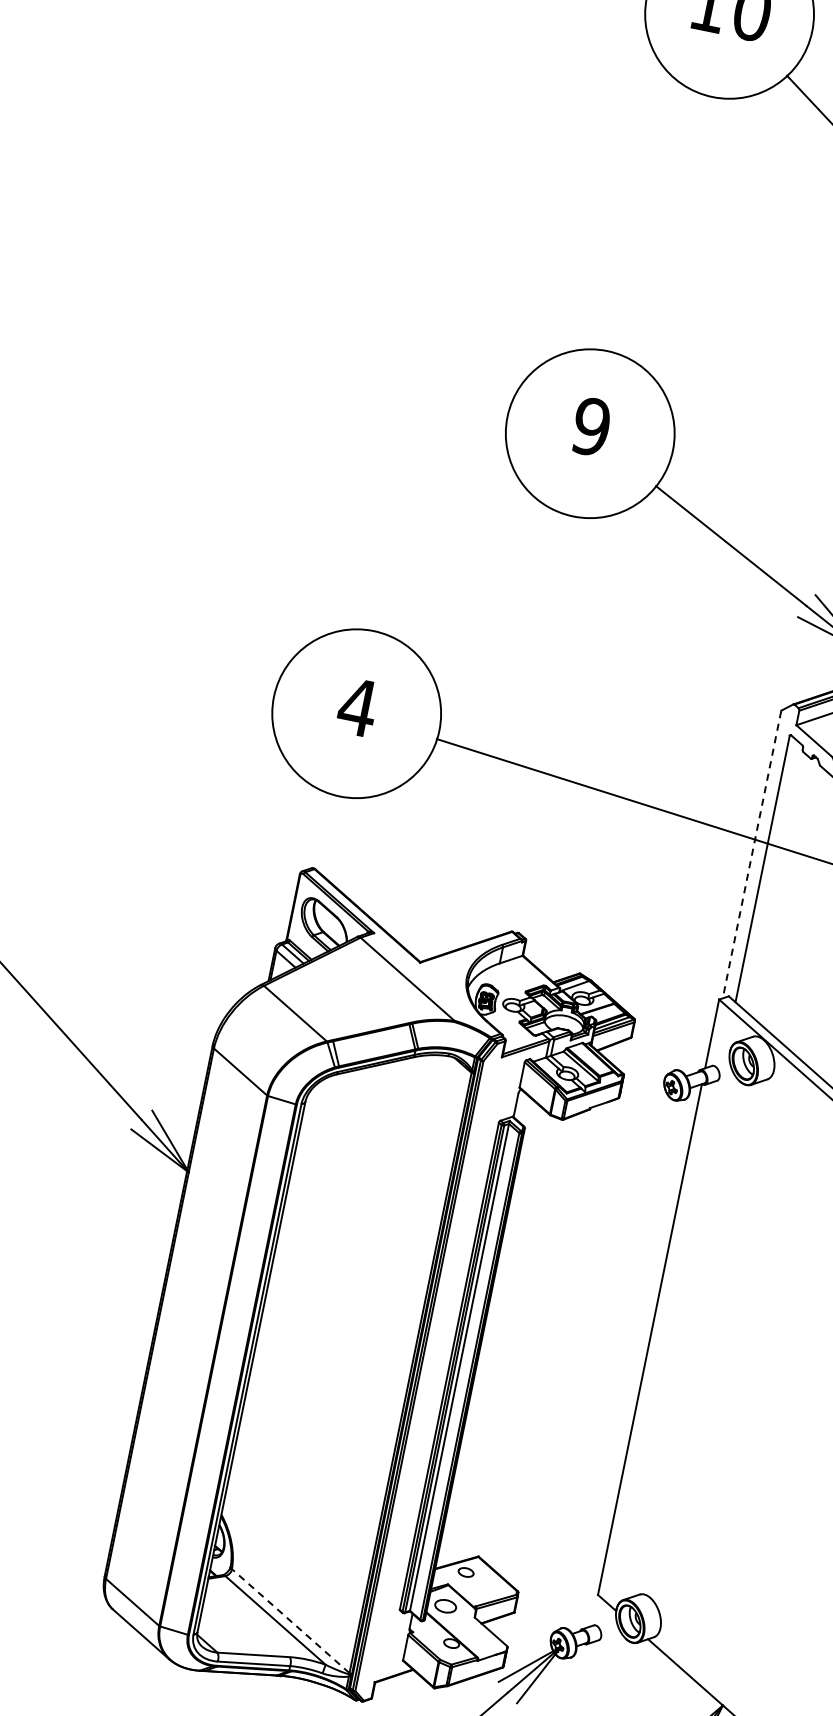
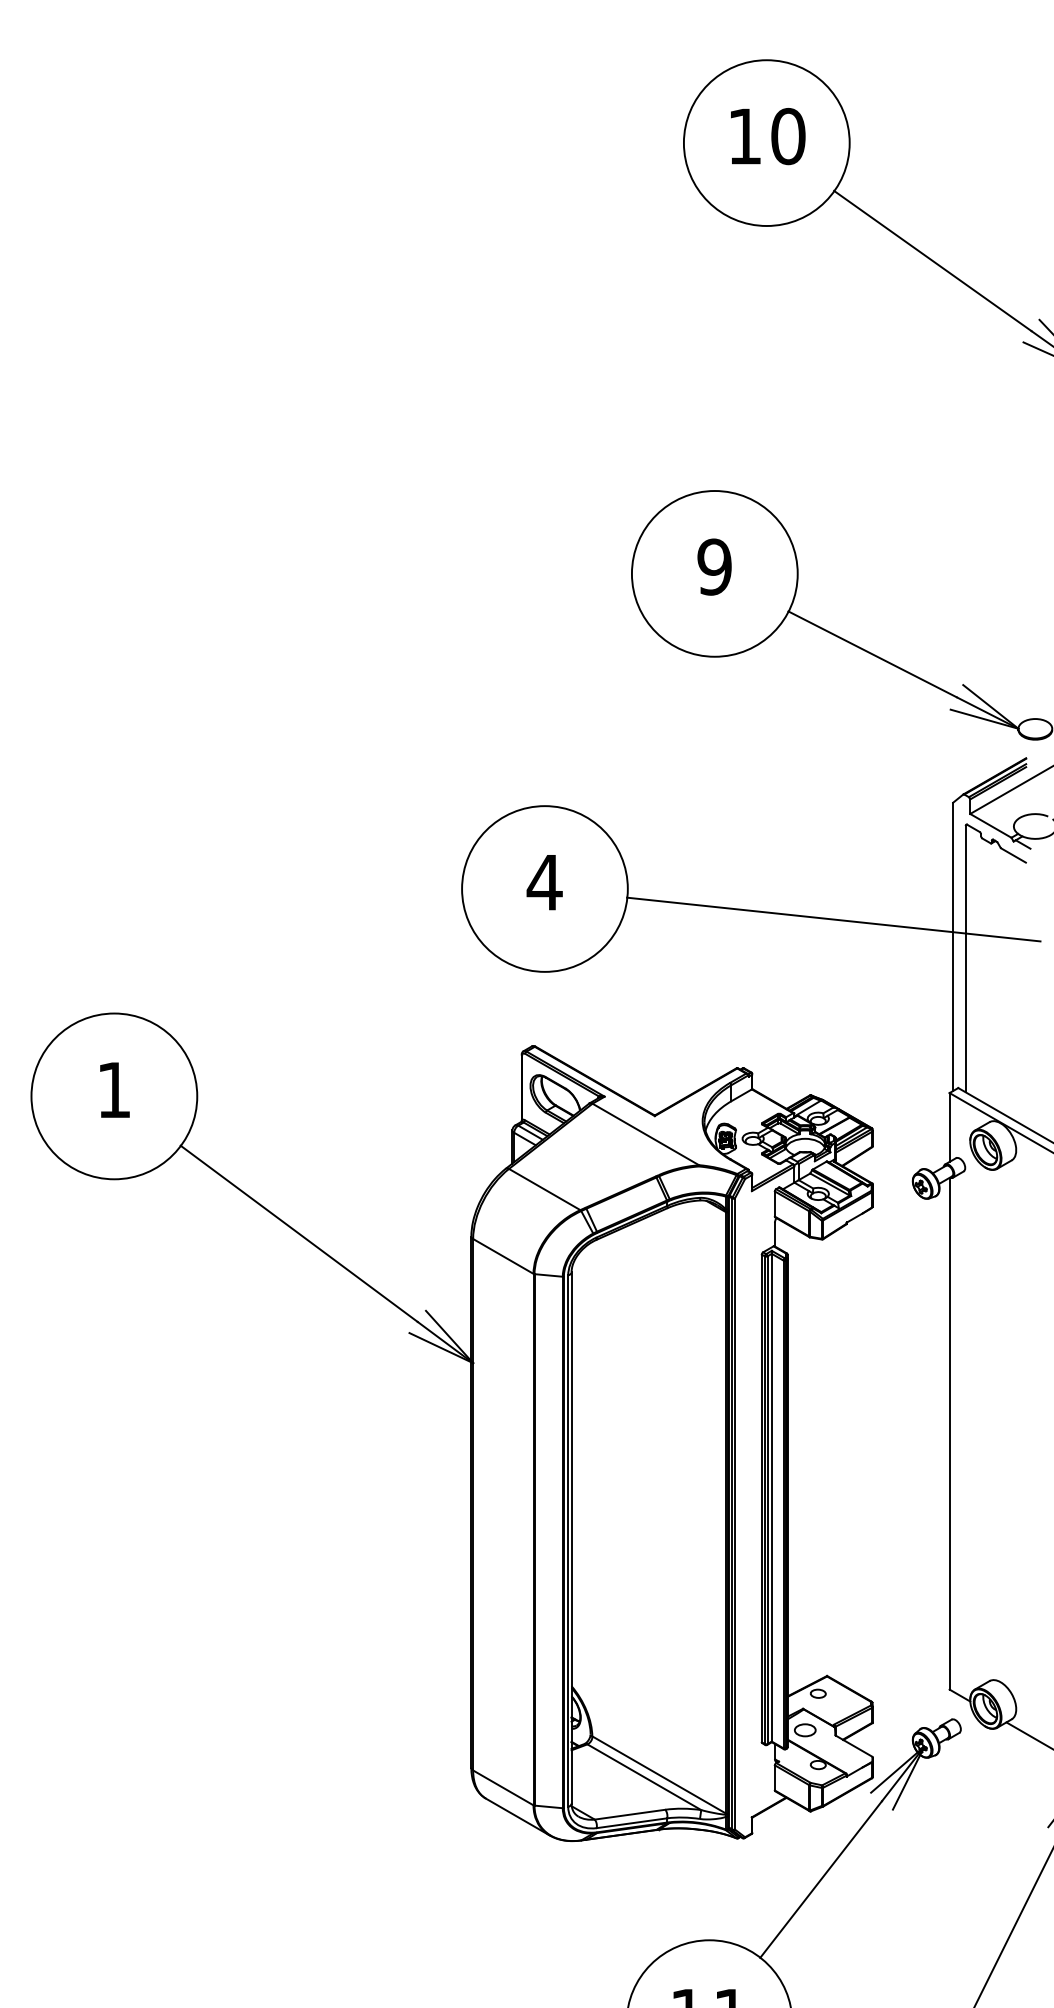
line: (751, 854) -> (952, 947), dashed -> solid
line: (291, 1620) -> (659, 1774), dashed -> solid

